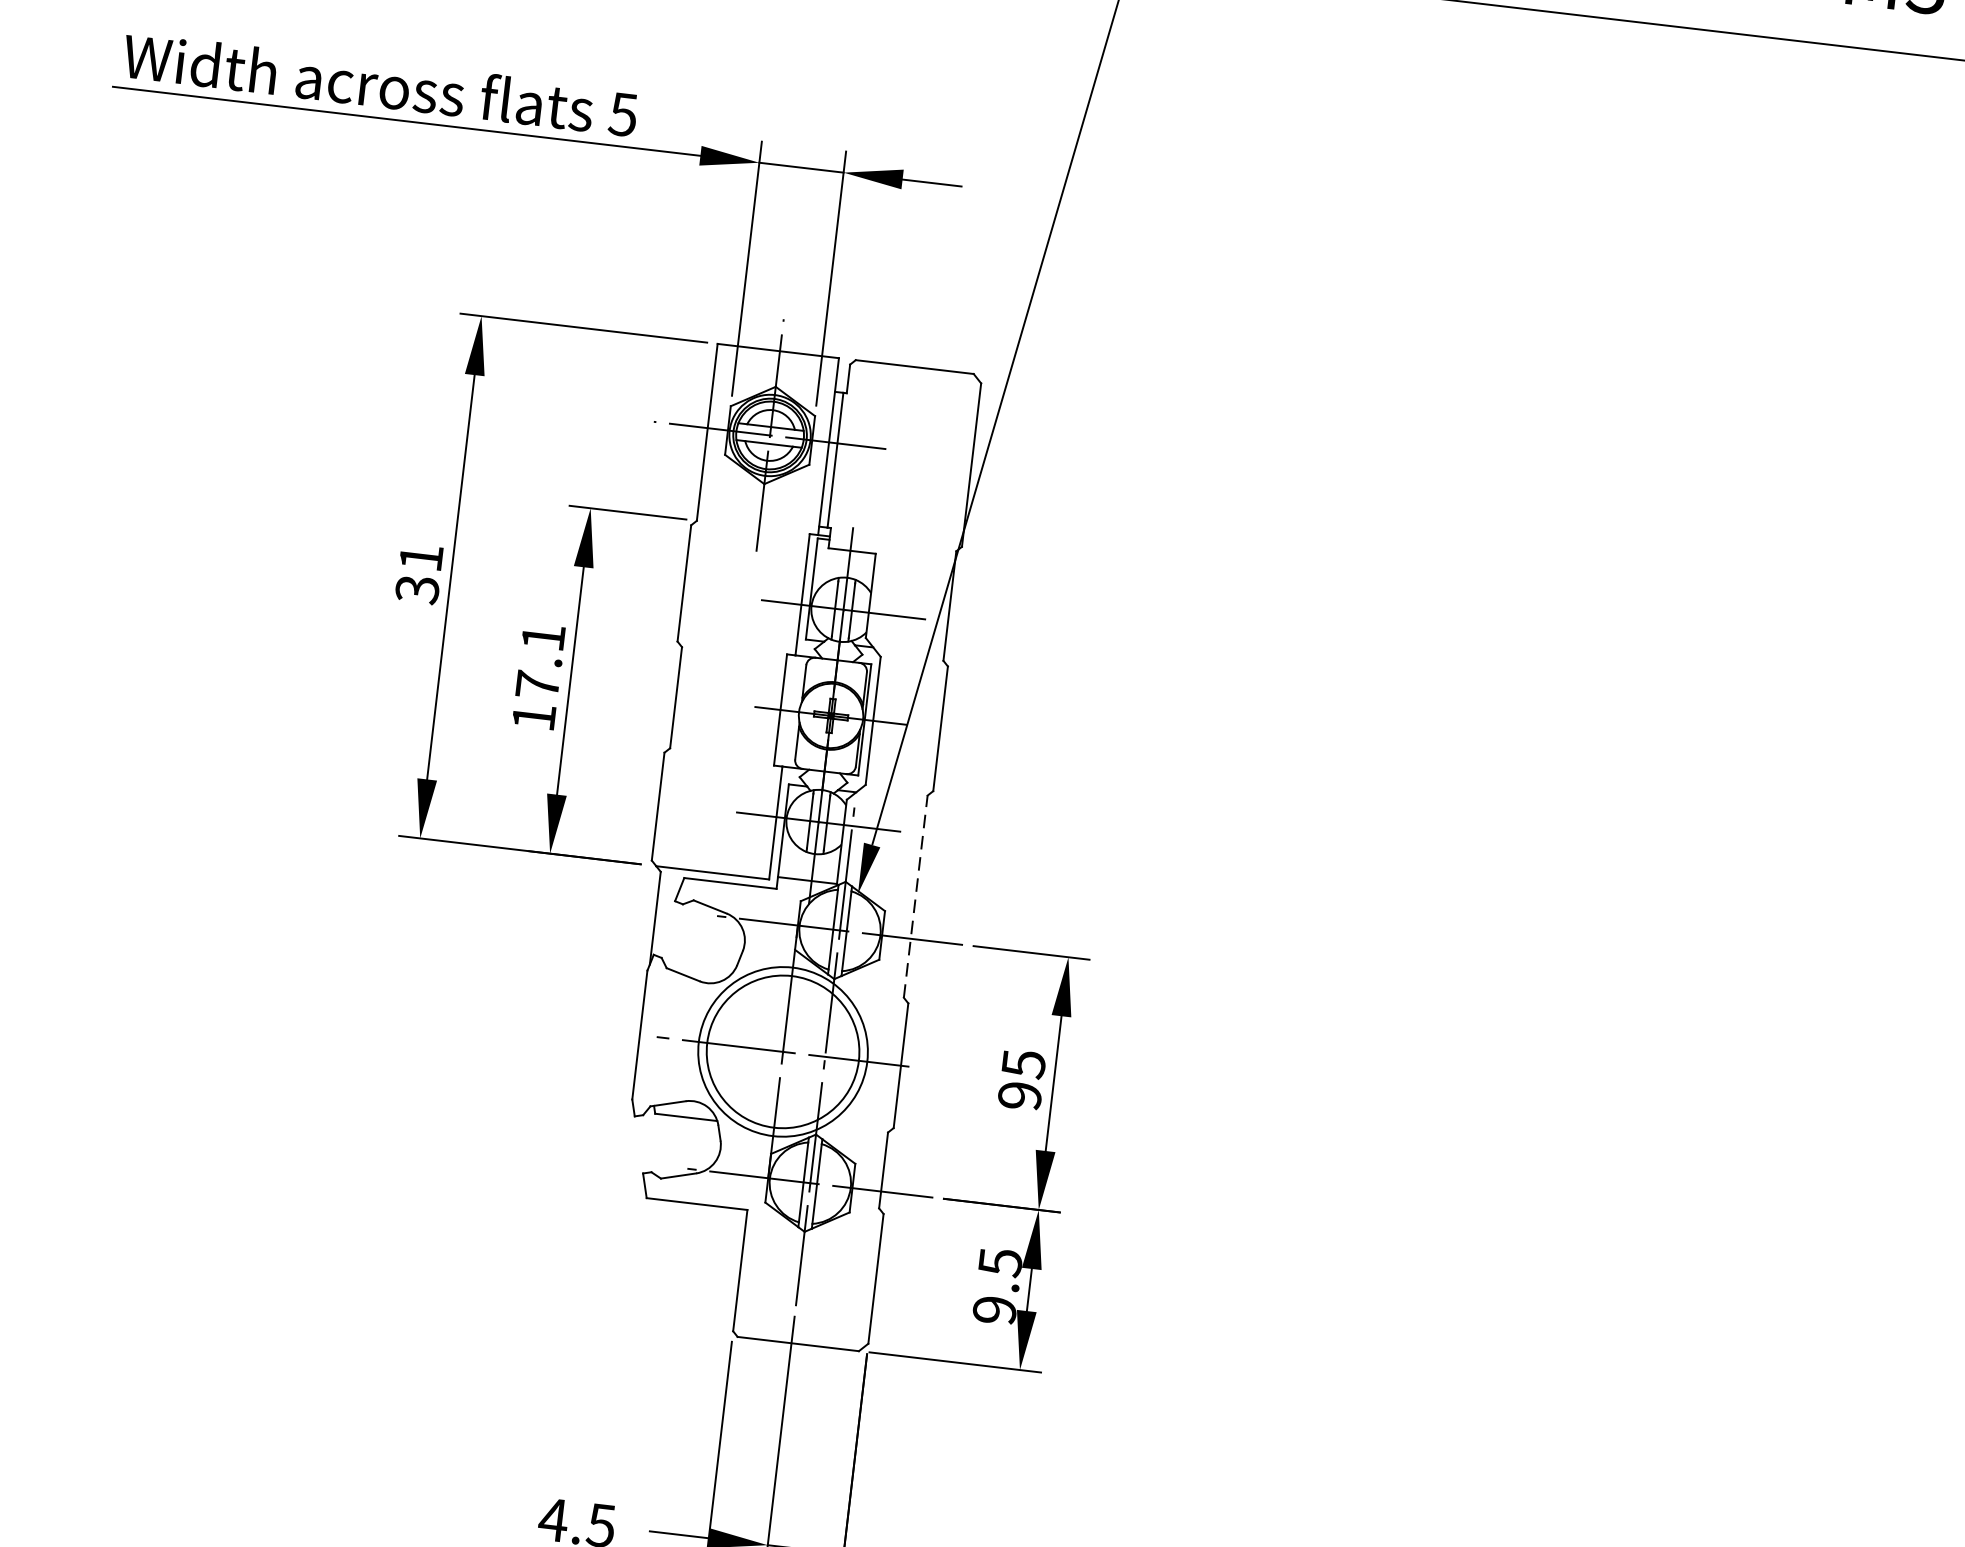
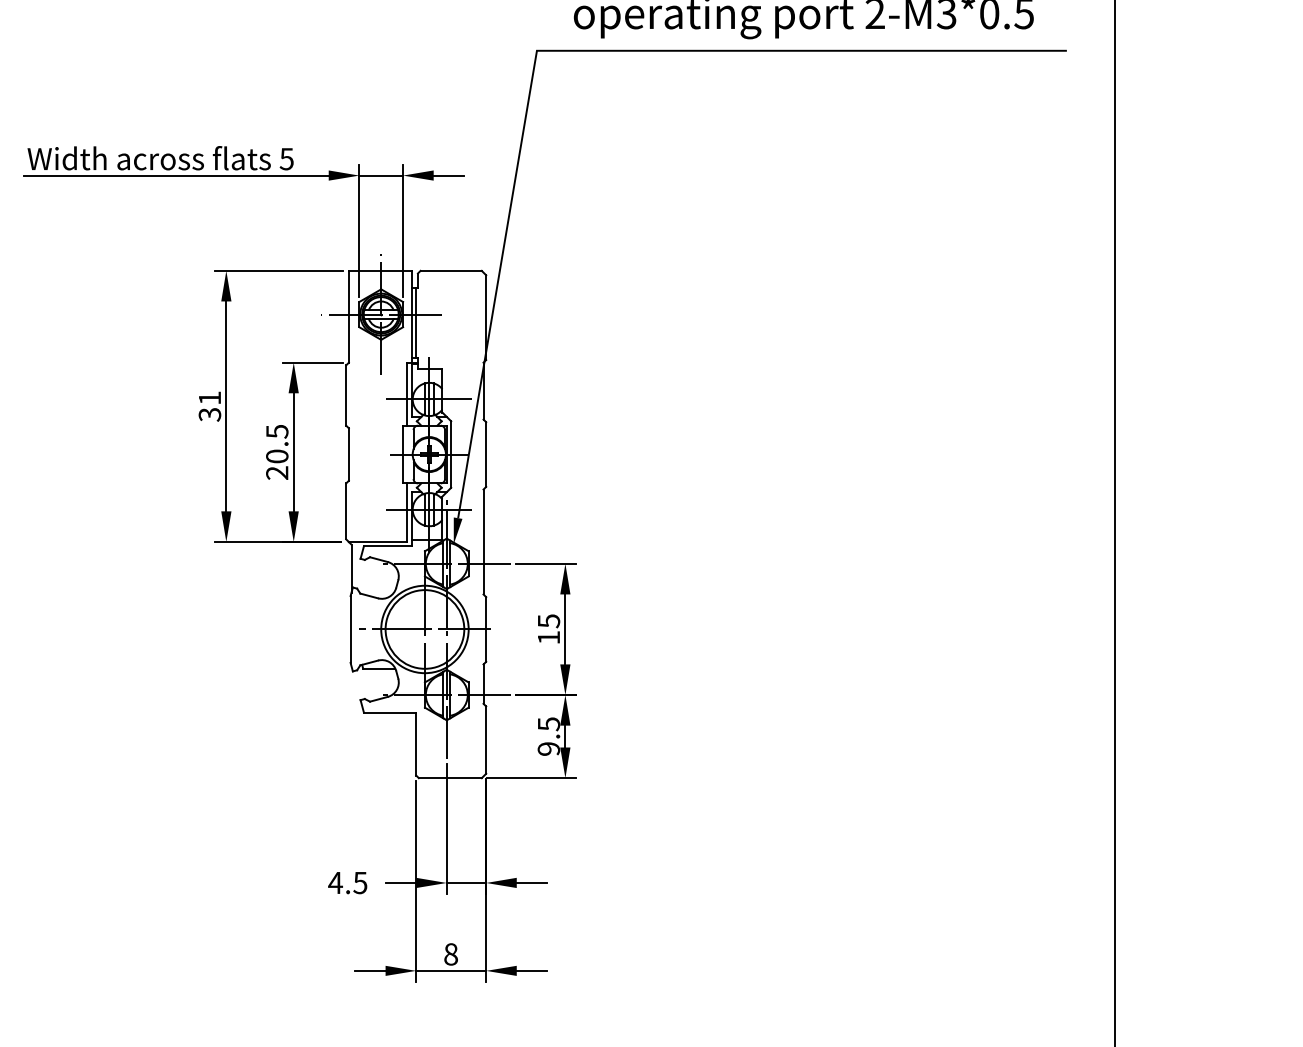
text: (539, 677) -> (277, 452), 17.1 -> 20.5
line: (915, 895) -> (483, 541), dashed -> solid
text: (1019, 1095) -> (548, 637), 95 -> 15

